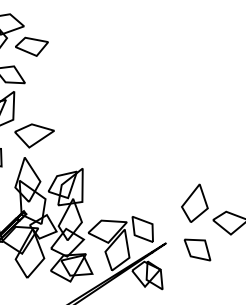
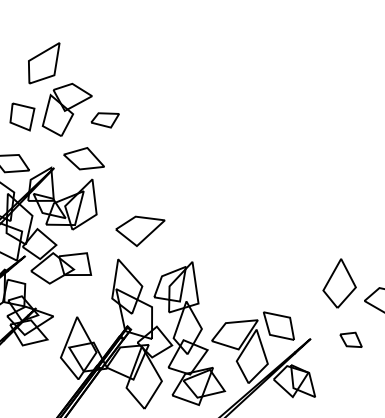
part: (30, 46) -> (104, 120), size x0.7
part: (34, 135) -> (140, 230), moved
part: (197, 248) -> (350, 339), size x0.6

